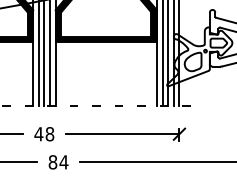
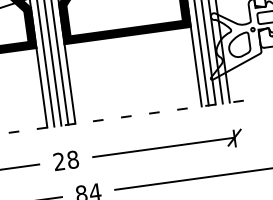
text: (38, 134) -> (58, 162), 48 -> 28

